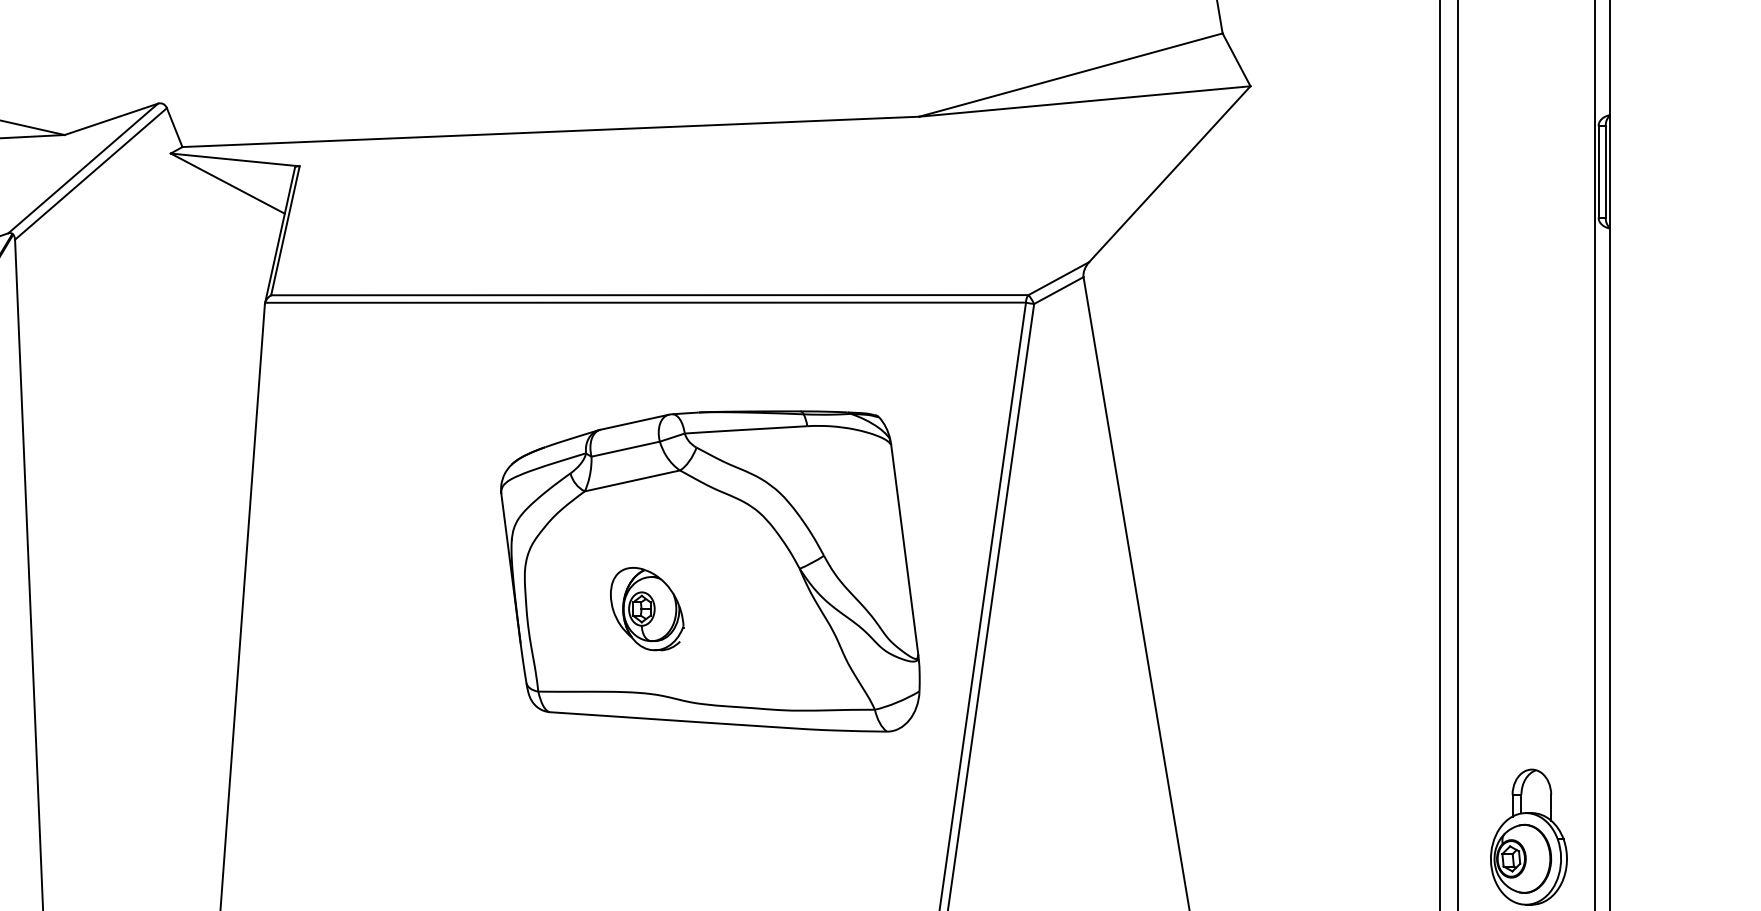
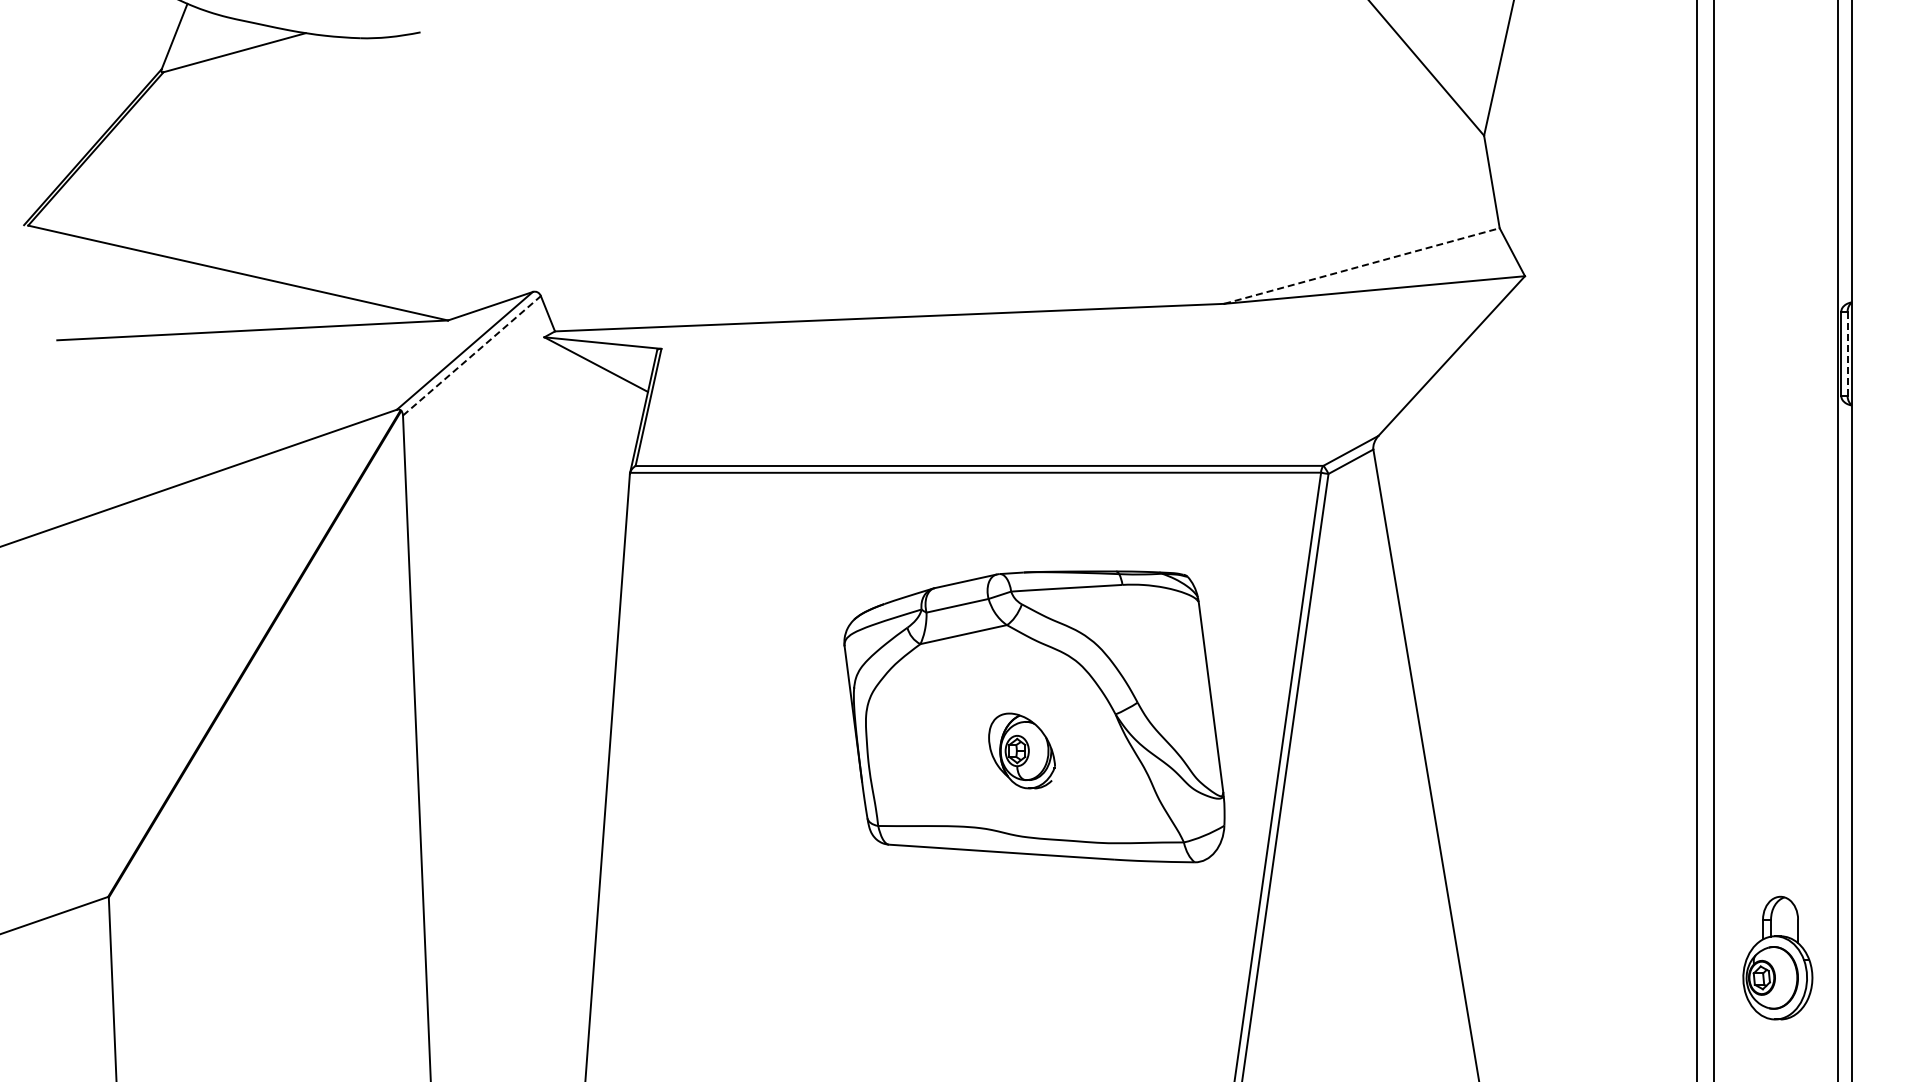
line: (1070, 75) -> (1361, 266), solid -> dashed
line: (1605, 171) -> (1847, 353), solid -> dashed
line: (91, 173) -> (472, 355), solid -> dashed
part: (646, 608) -> (1021, 750), moved

